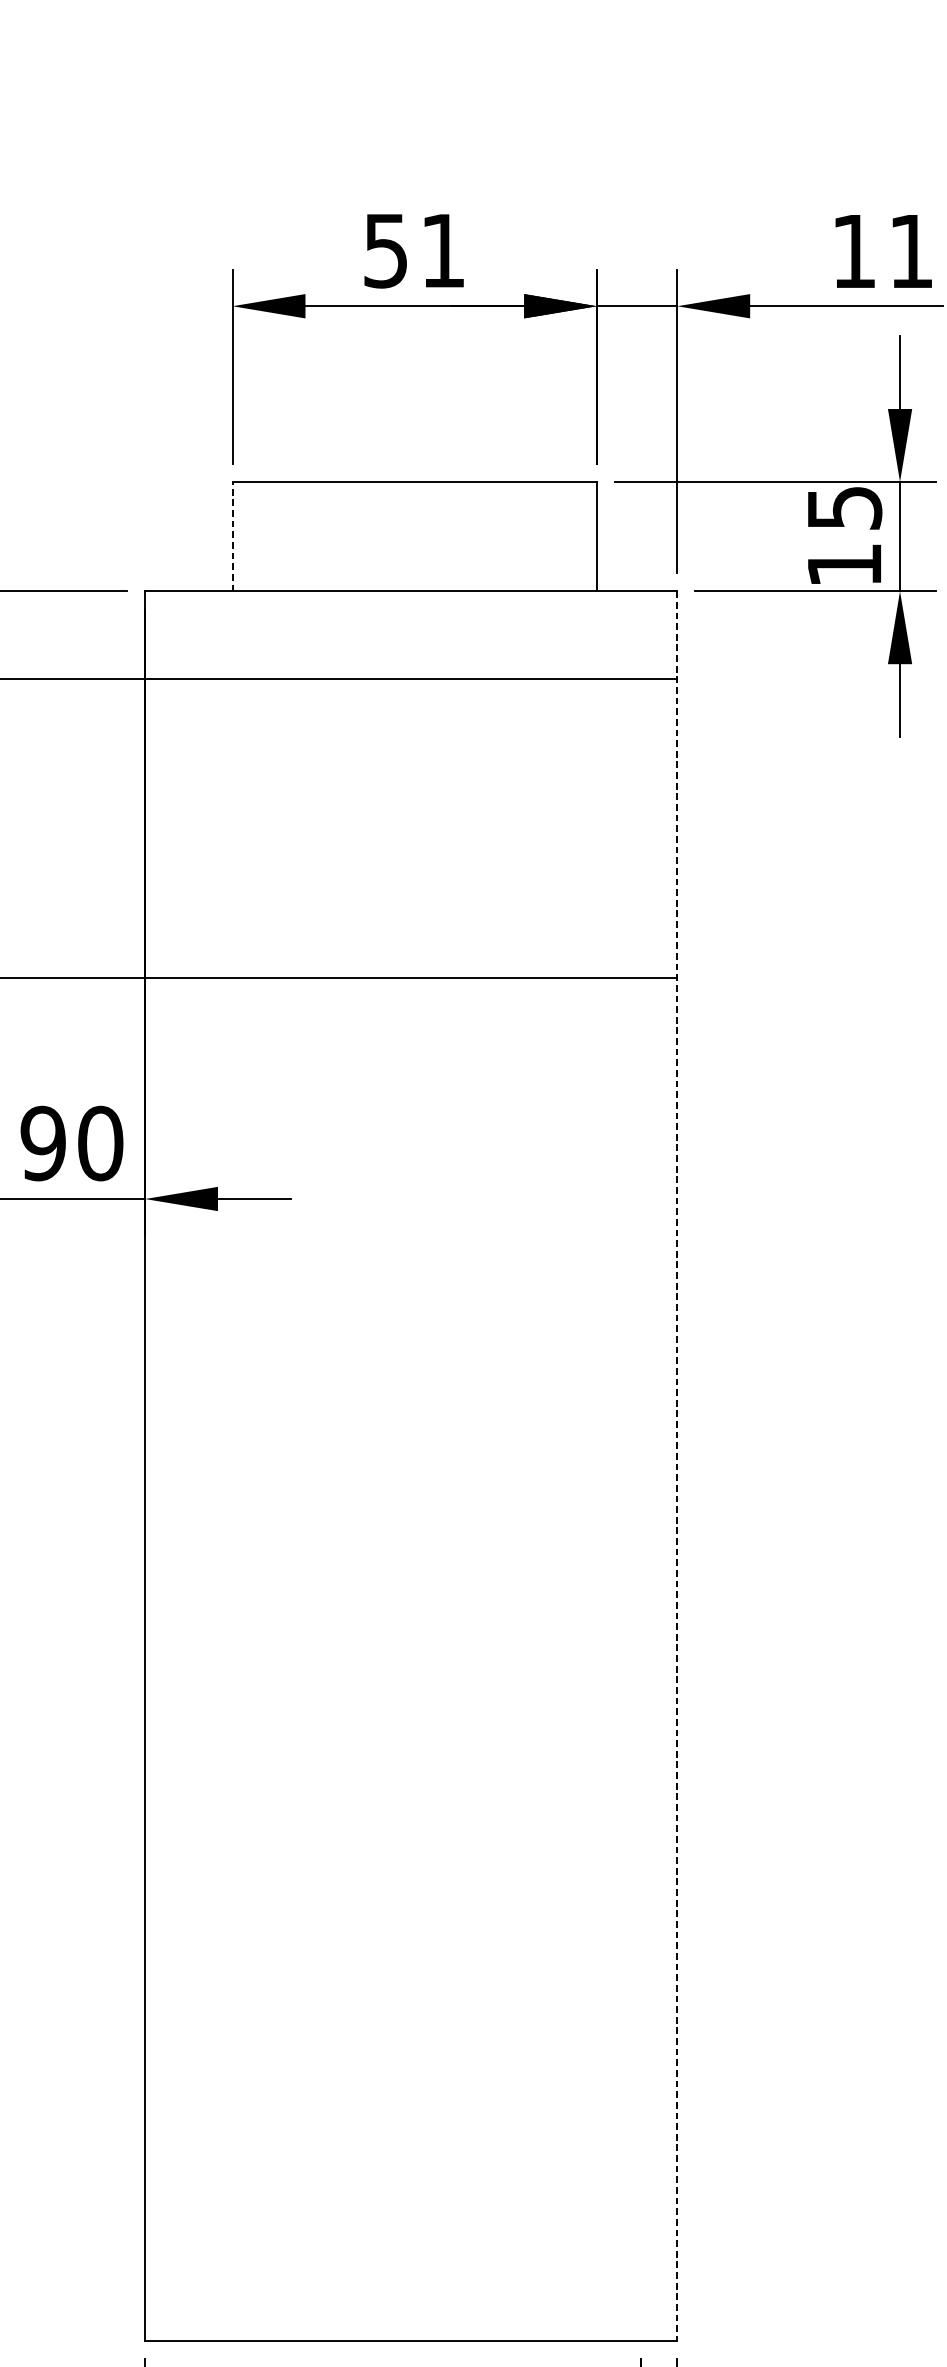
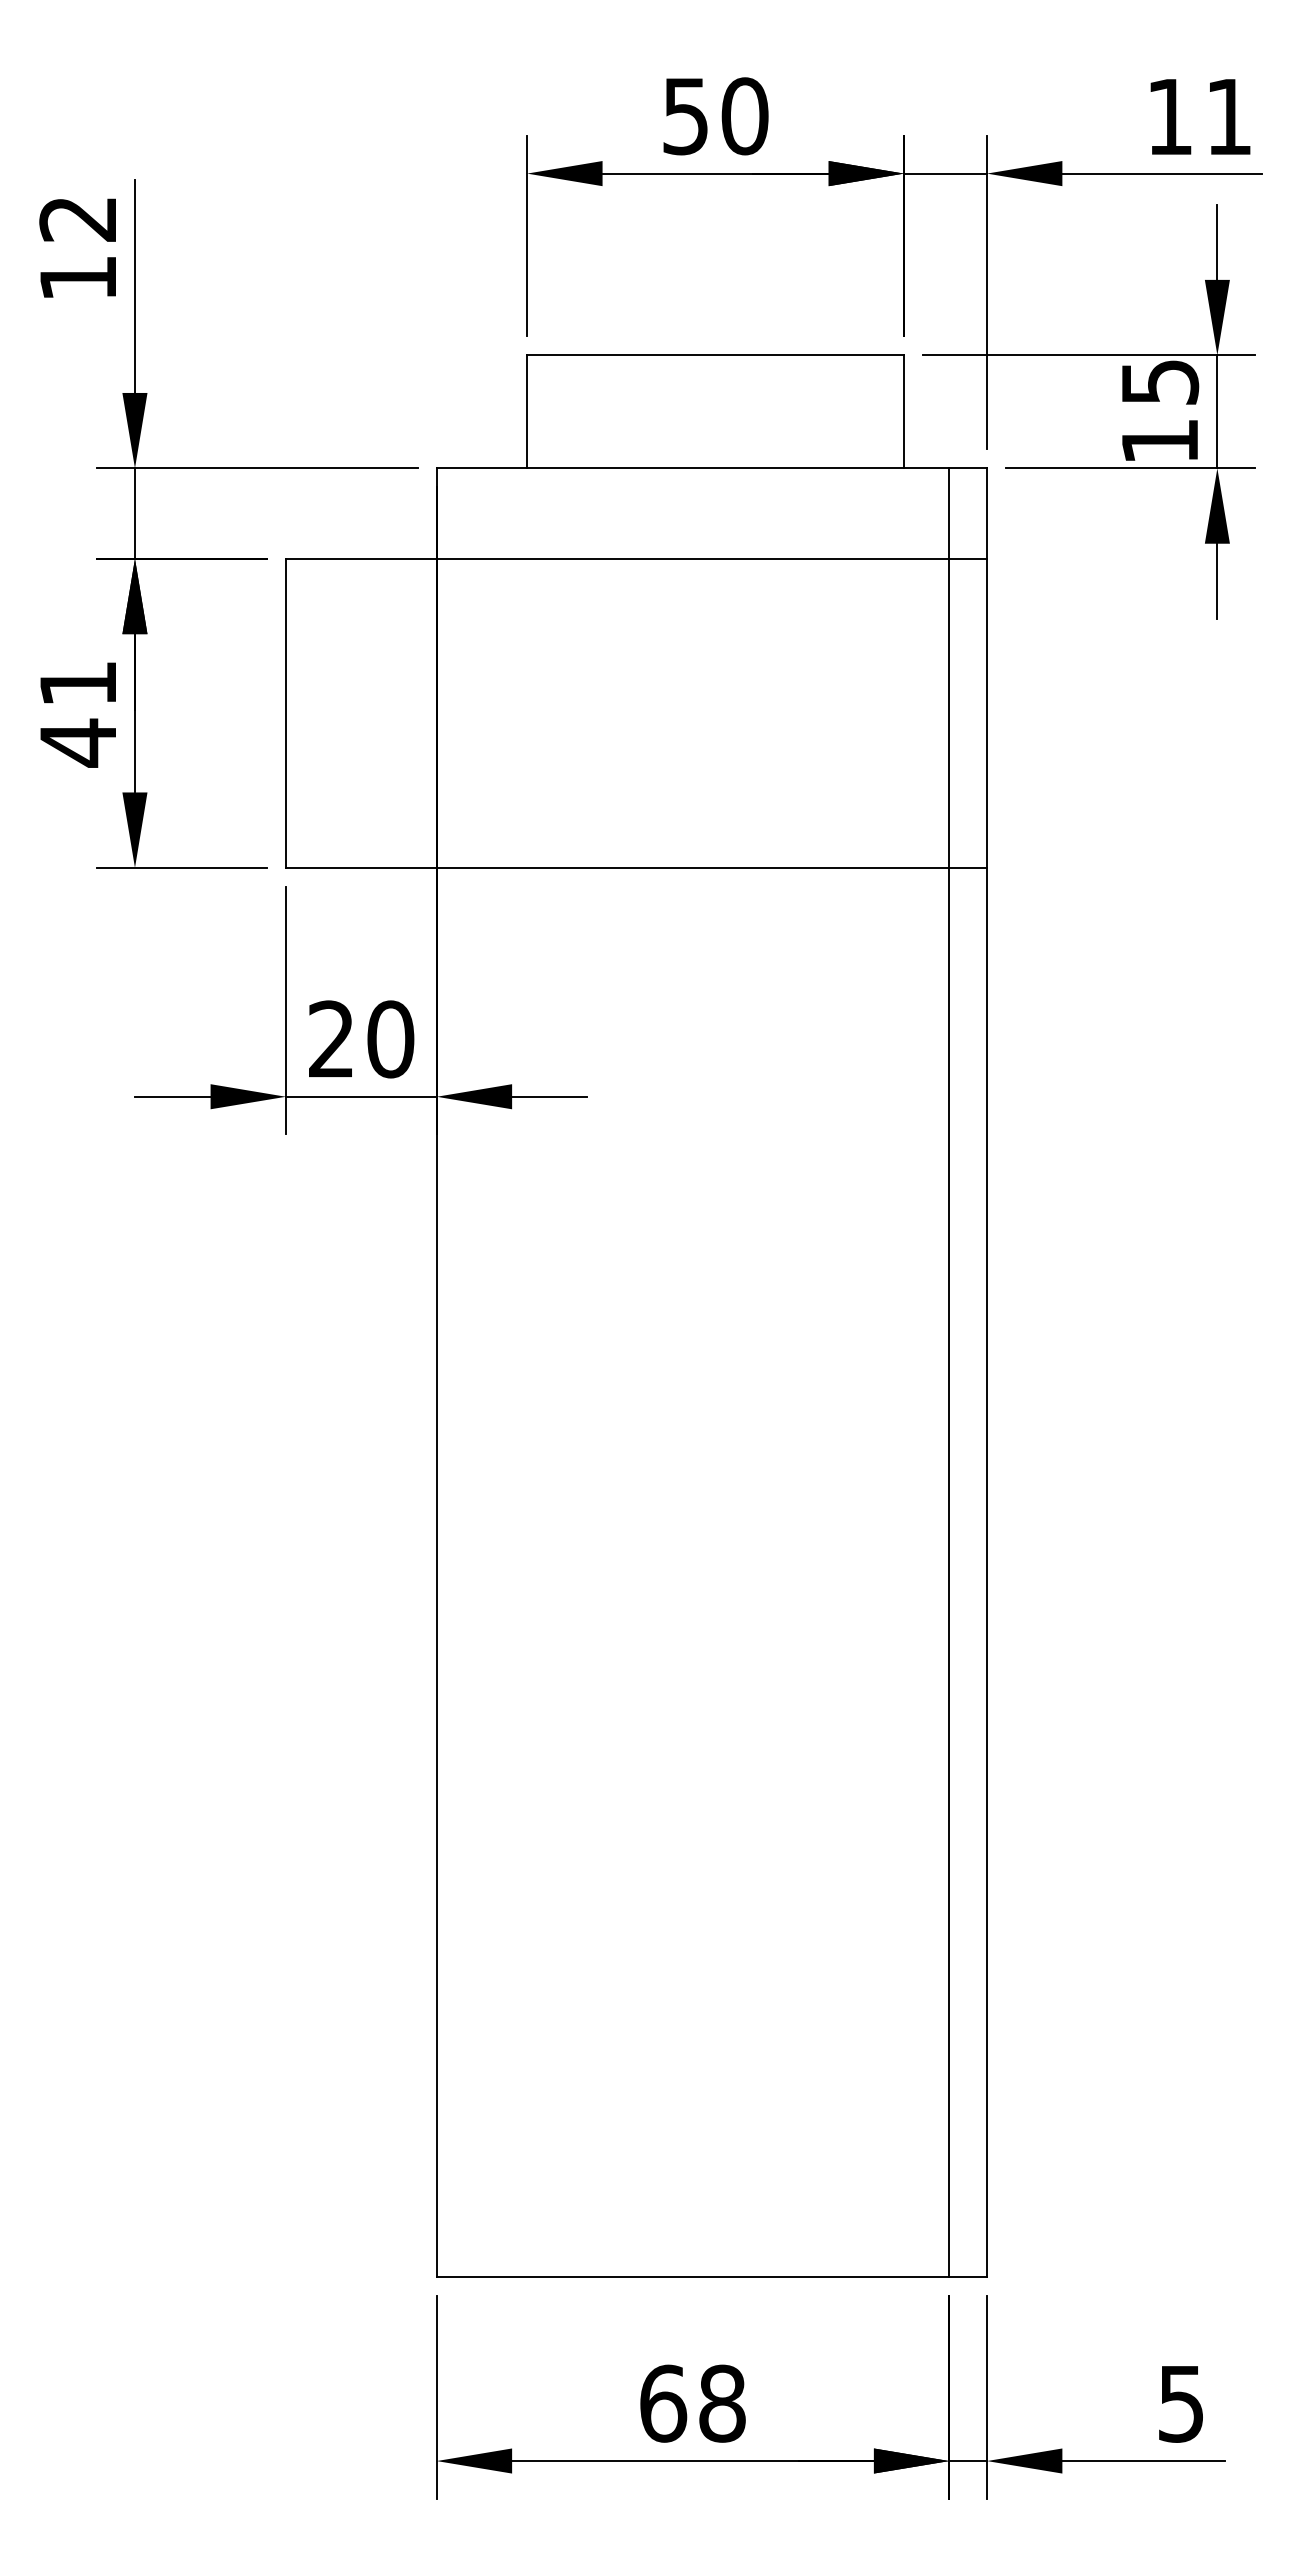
text: (442, 251) -> (744, 116), 51 -> 50
line: (232, 536) -> (527, 411), dashed -> solid
text: (43, 1143) -> (331, 1039), 90 -> 20
line: (640, 1465) -> (949, 1372), added
line: (676, 1465) -> (986, 1372), dashed -> solid

